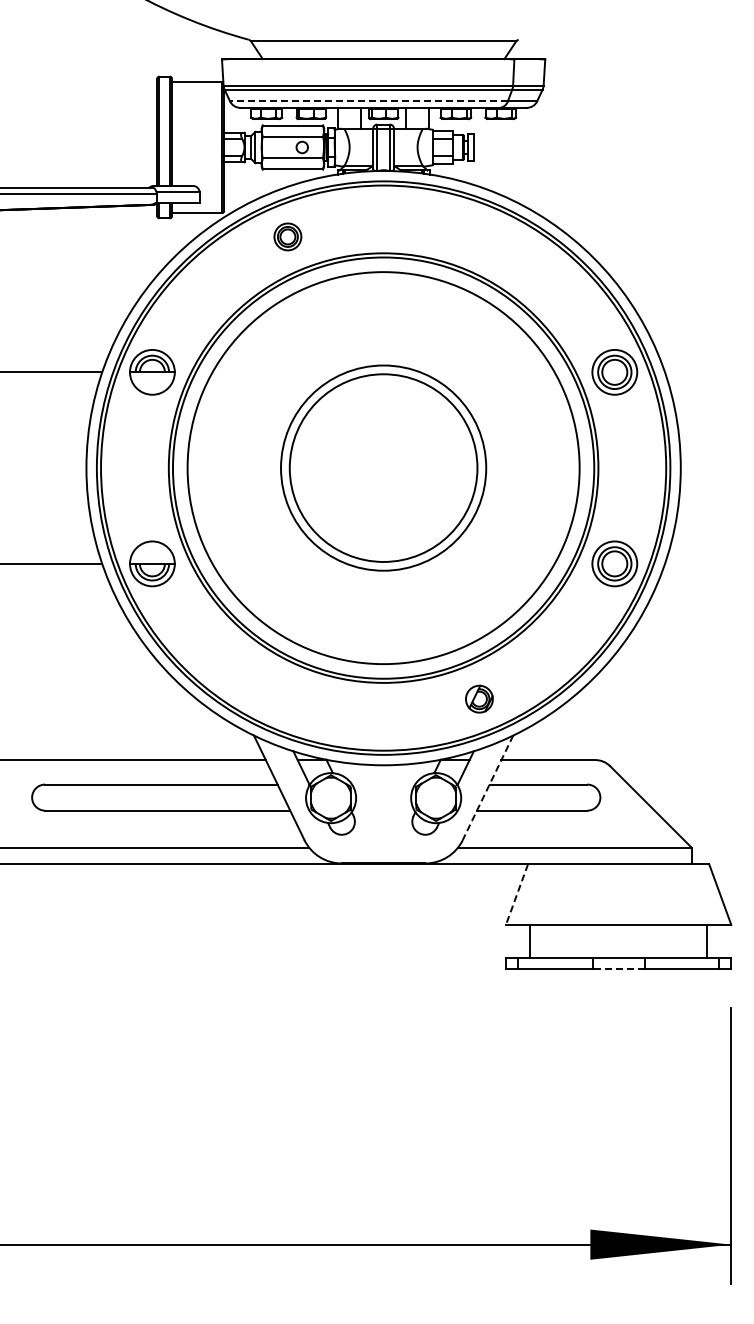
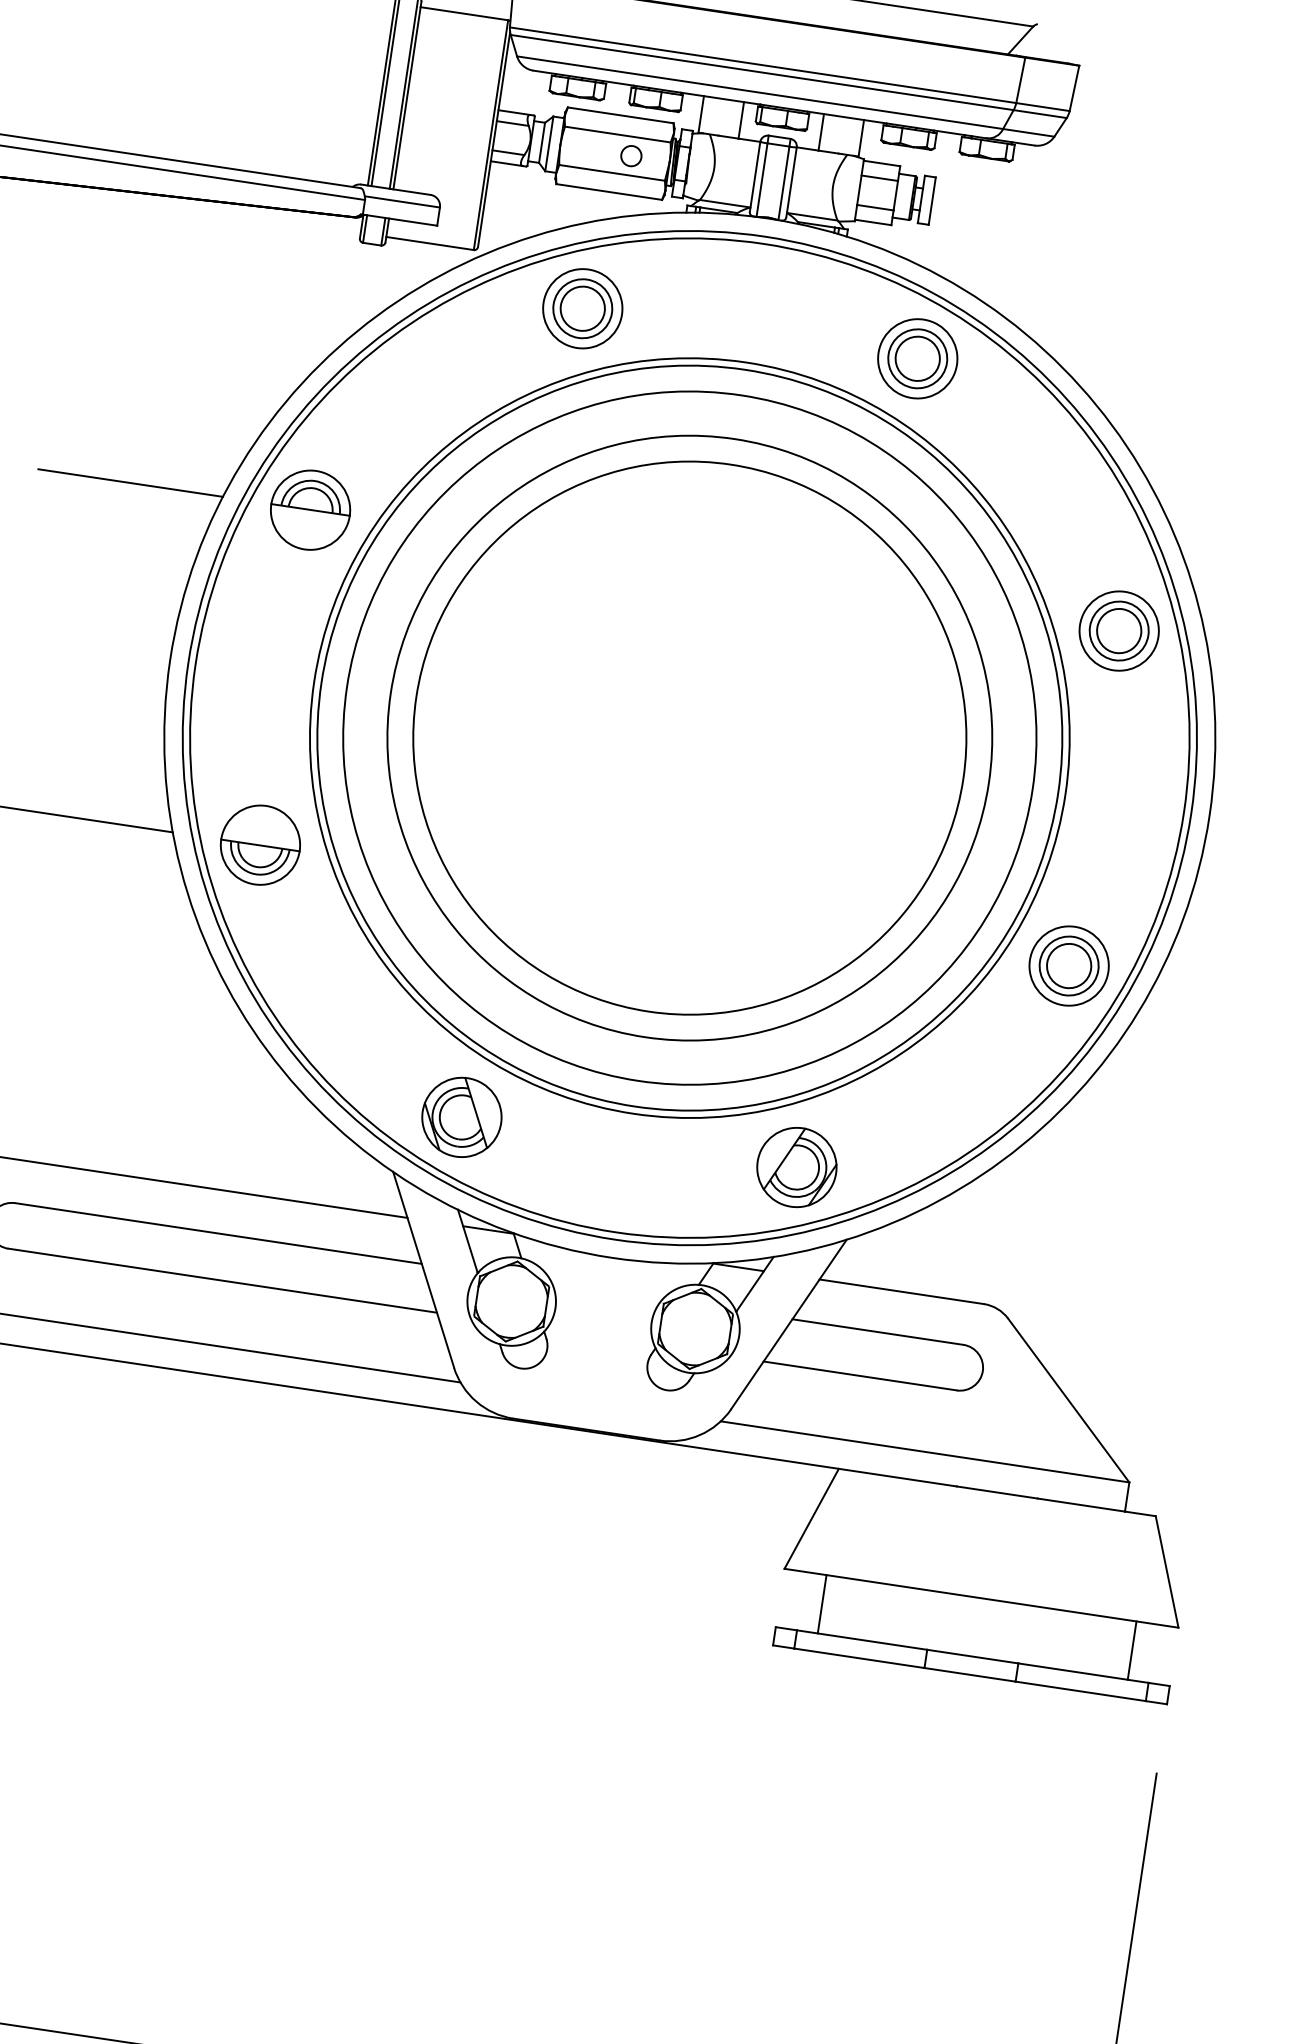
line: (368, 101) -> (759, 92), dashed -> solid
part: (287, 236) -> (582, 307), size x1.67
part: (479, 236) -> (918, 358), added
circle: (383, 467) -> (689, 737), size x1.67
circle: (383, 468) -> (689, 738), size x1.67
part: (287, 698) -> (461, 1115), added
part: (479, 698) -> (797, 1166), size x1.67
line: (488, 787) -> (789, 1324), dashed -> solid
line: (516, 895) -> (810, 1520), dashed -> solid
line: (618, 968) -> (969, 1674), dashed -> solid

